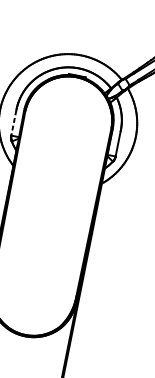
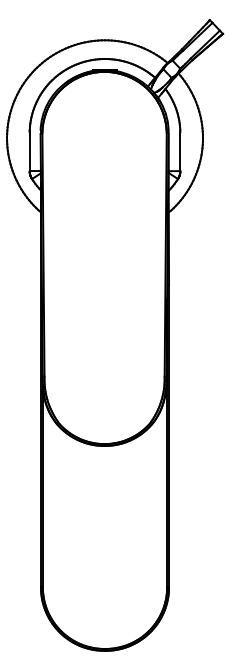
line: (13, 123) -> (29, 153), dashed -> solid

